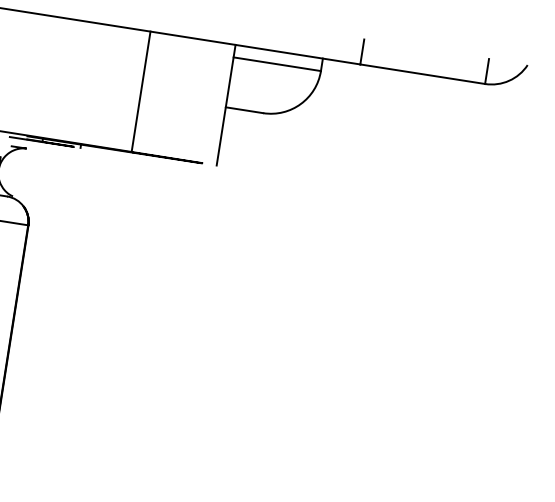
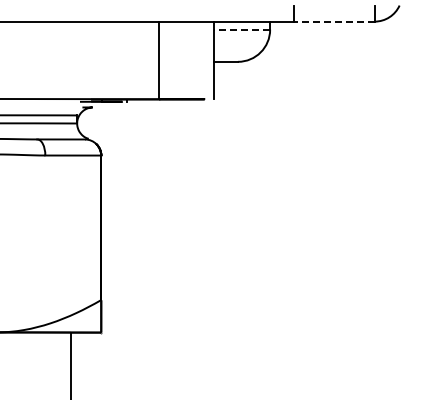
line: (276, 63) -> (241, 29), solid -> dashed
line: (421, 73) -> (333, 21), solid -> dashed

